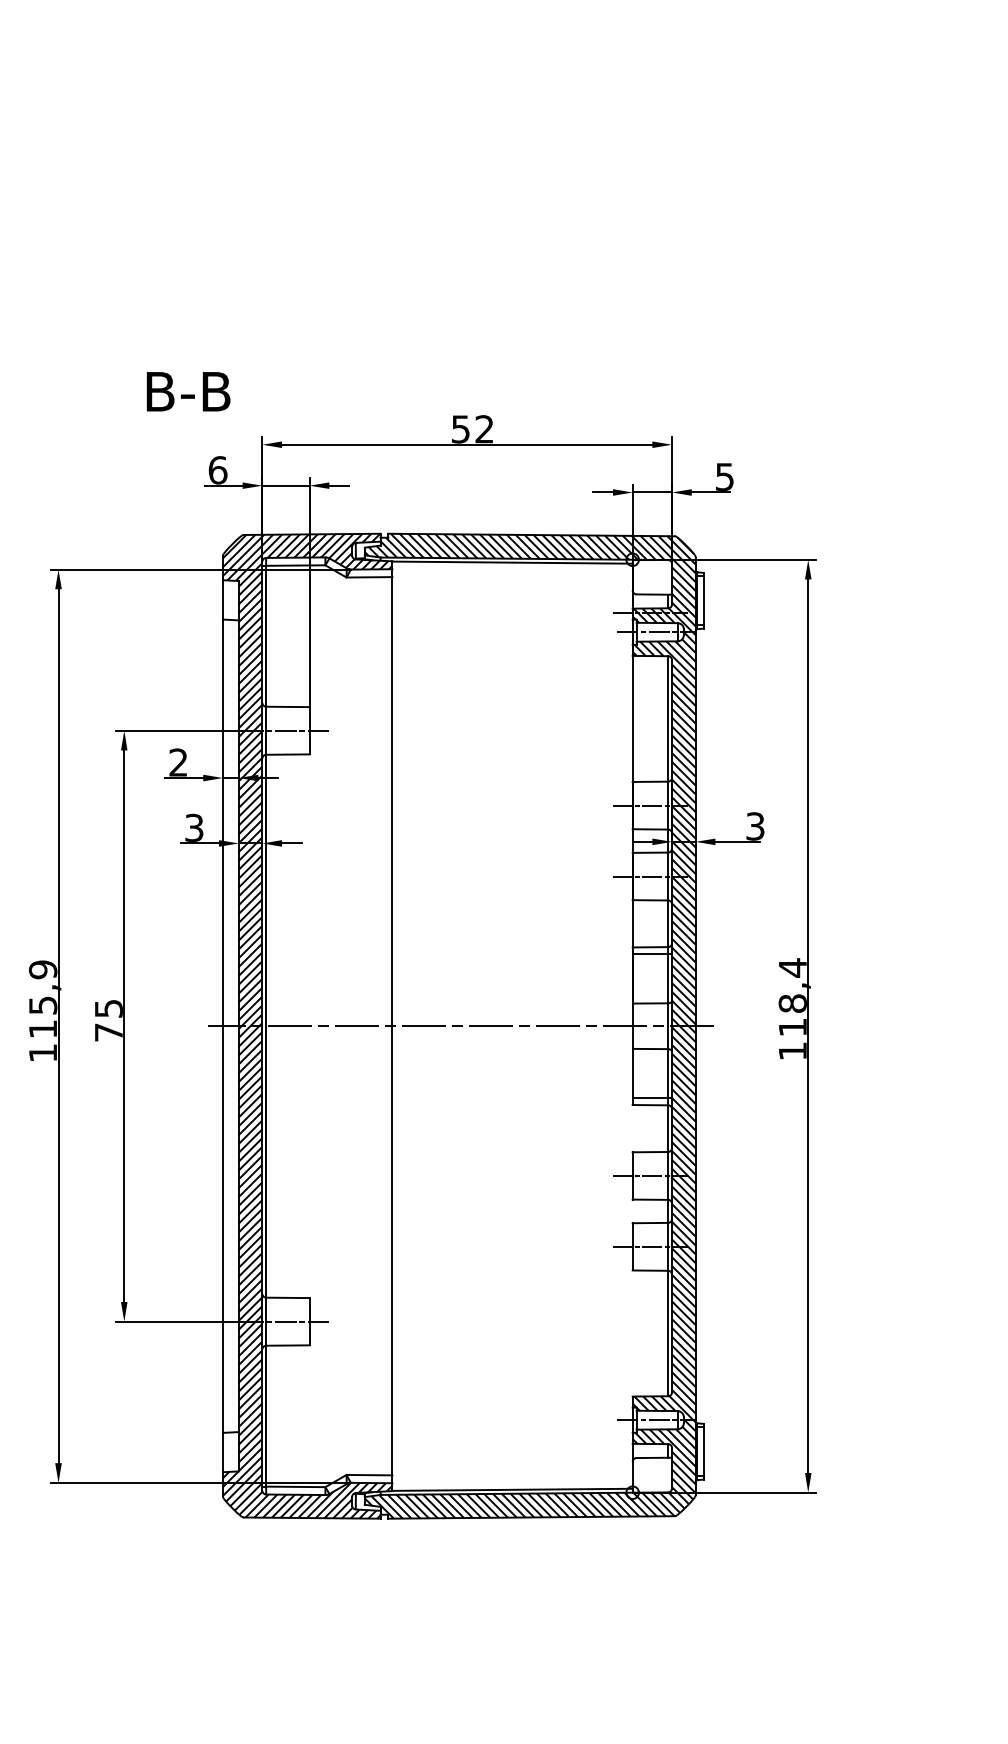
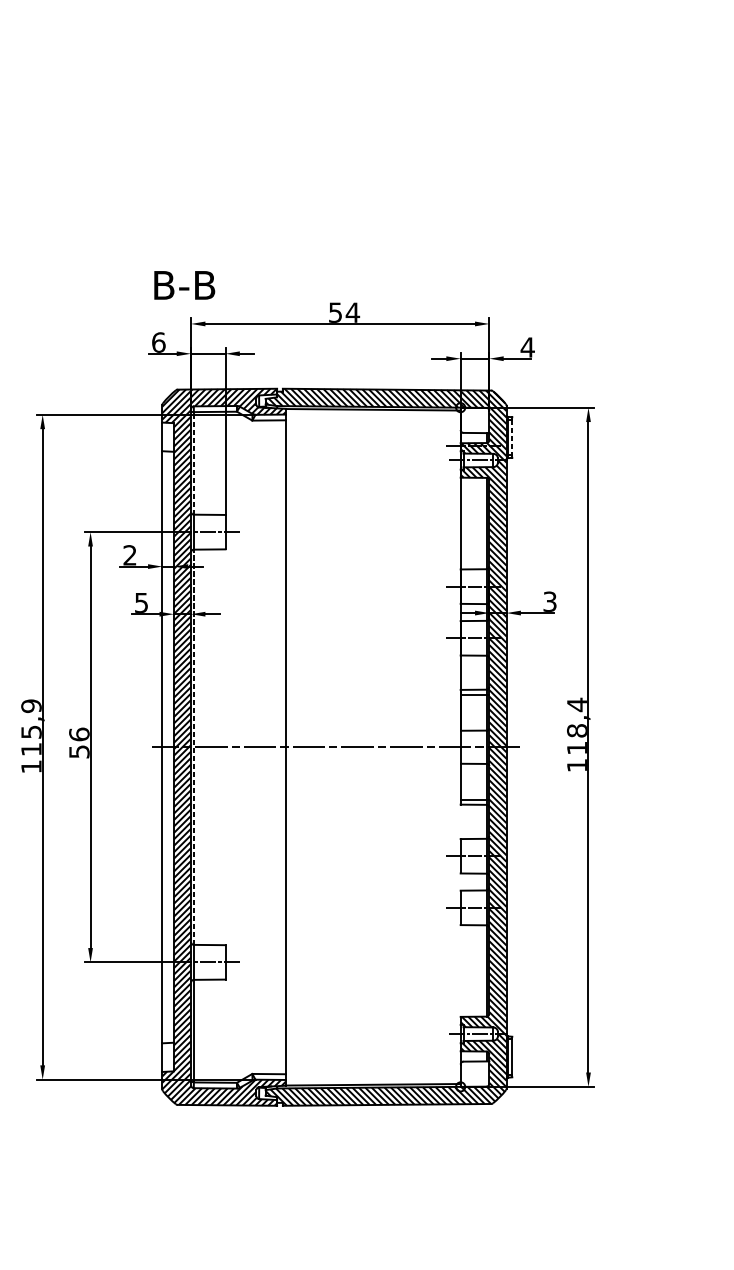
text: (188, 391) -> (184, 285), moved
text: (484, 429) -> (352, 312), 52 -> 54
text: (724, 476) -> (527, 347), 5 -> 4
line: (703, 600) -> (512, 437), solid -> dashed
line: (266, 635) -> (194, 462), solid -> dashed
text: (194, 827) -> (141, 602), 3 -> 5
text: (108, 1020) -> (79, 743), 75 -> 56
line: (266, 1025) -> (194, 746), solid -> dashed

